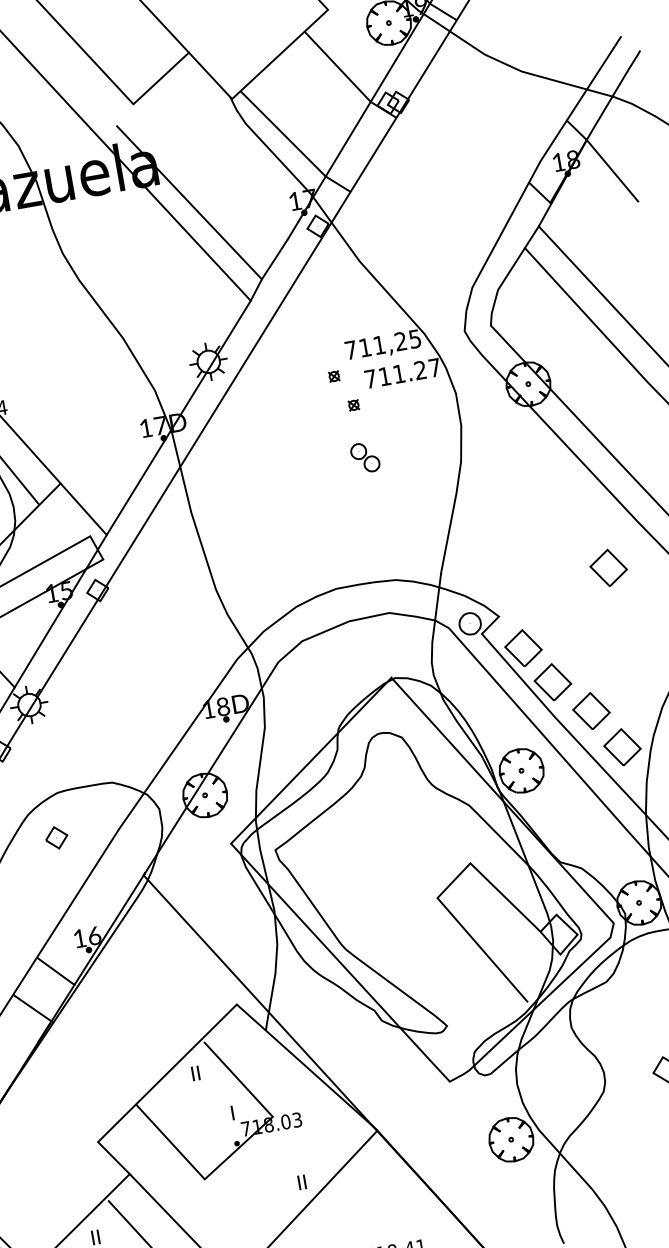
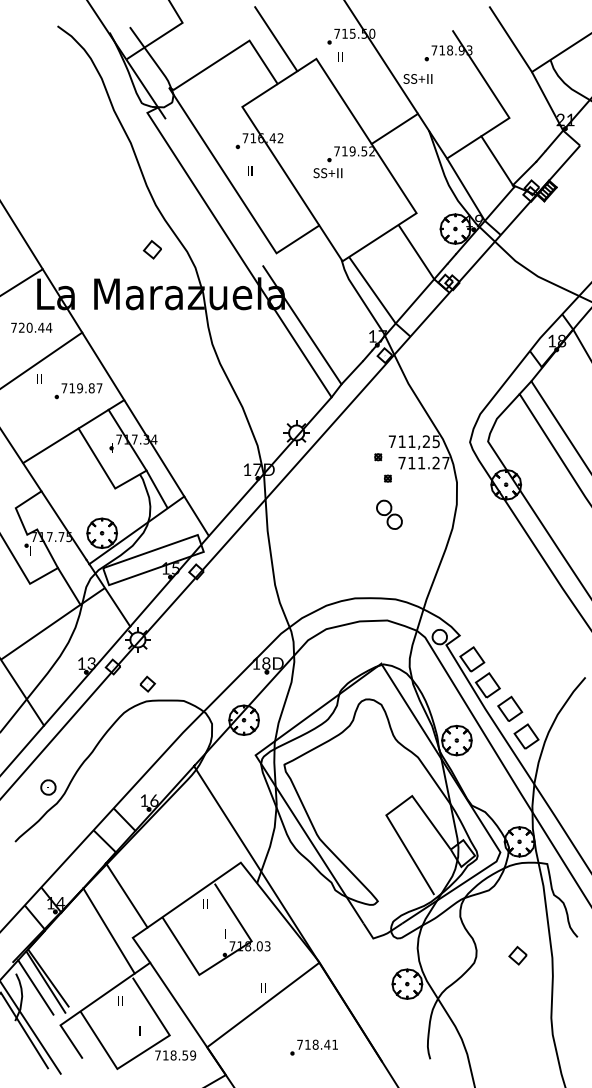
part: (365, 457) -> (389, 514), size x1.43
part: (609, 567) -> (538, 615), removed
part: (56, 836) -> (147, 683), moved
line: (77, 1081) -> (126, 895), added
line: (60, 1137) -> (108, 930), added

